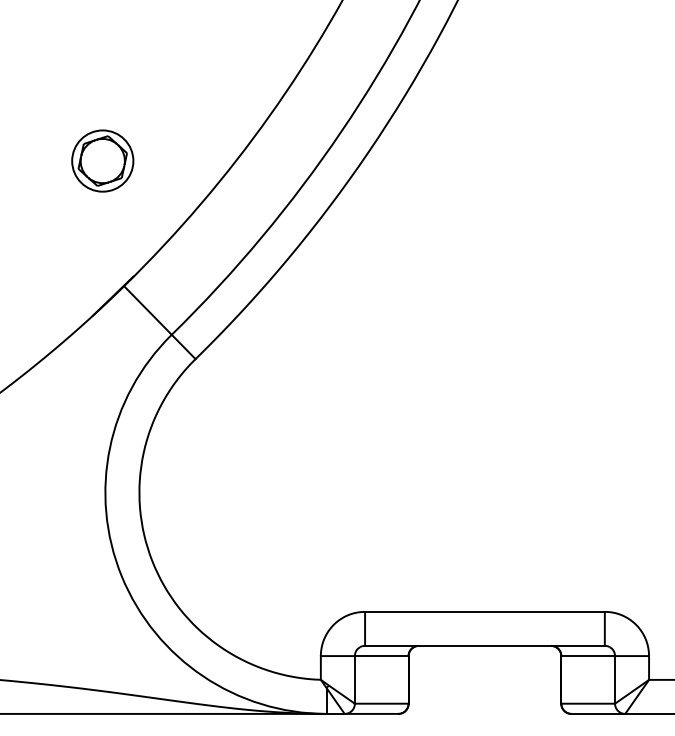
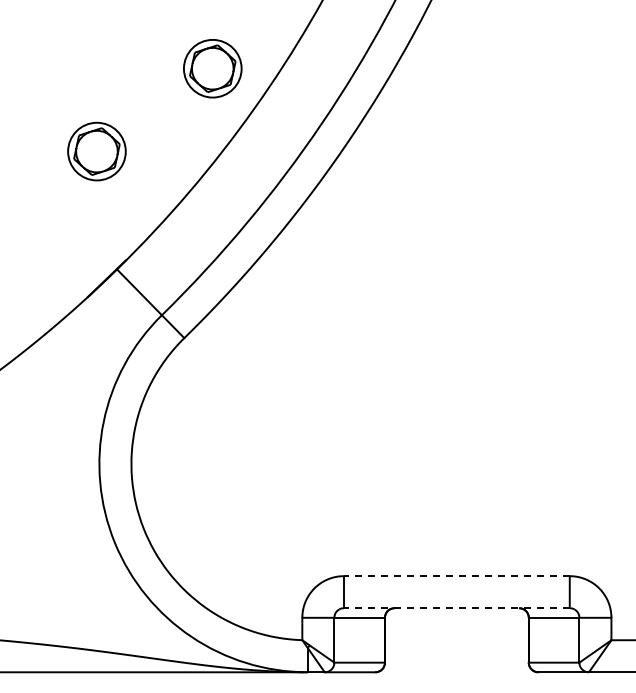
part: (225, 72) -> (212, 68), added
line: (484, 611) -> (456, 575), solid -> dashed
line: (484, 645) -> (456, 607), solid -> dashed

